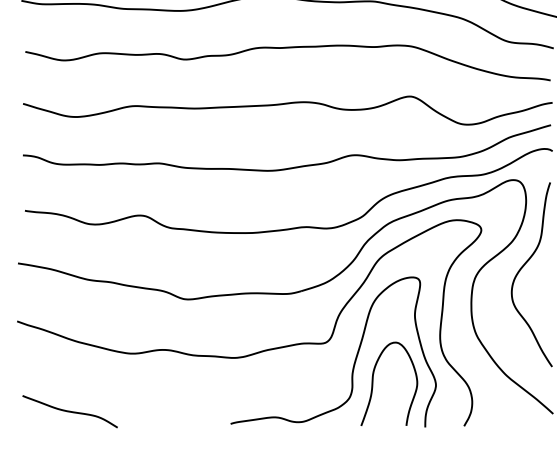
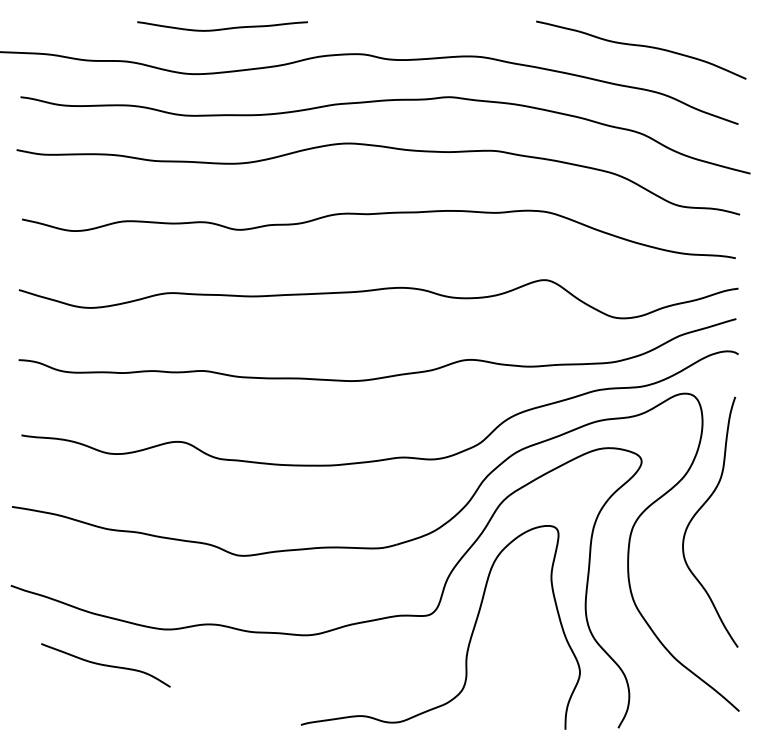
curve: (373, 383) -> (494, 670), removed
curve: (69, 411) -> (105, 665), moved

